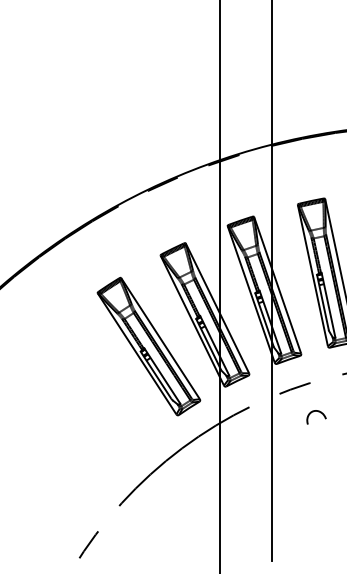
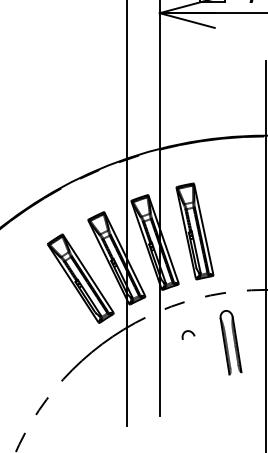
curve: (318, 413) -> (189, 332), moved

